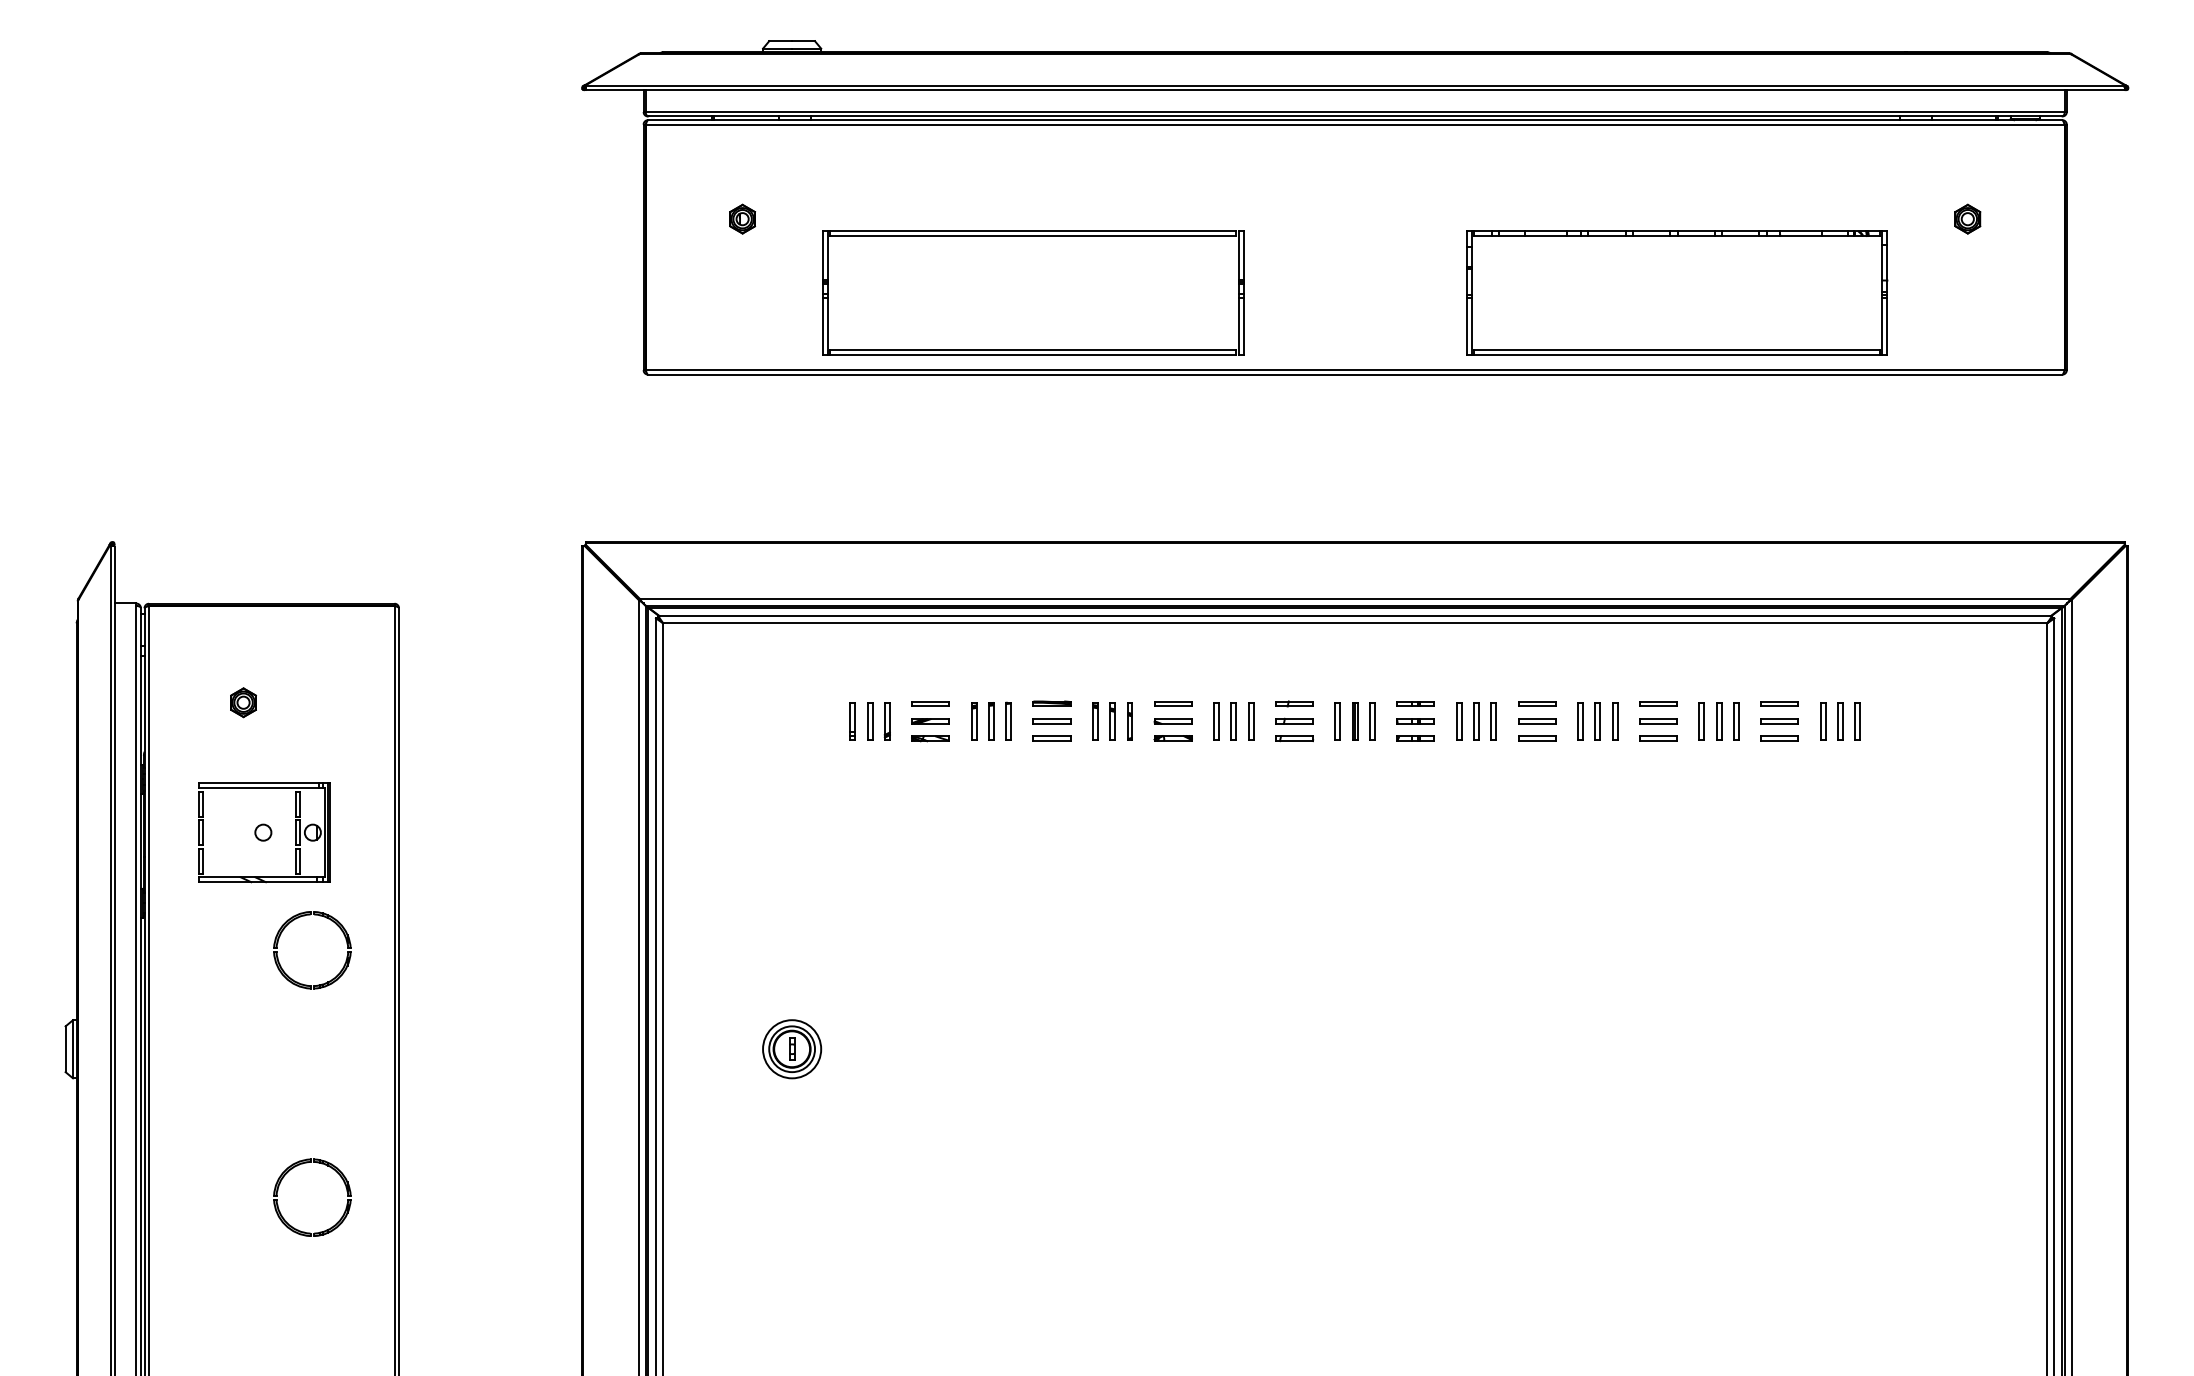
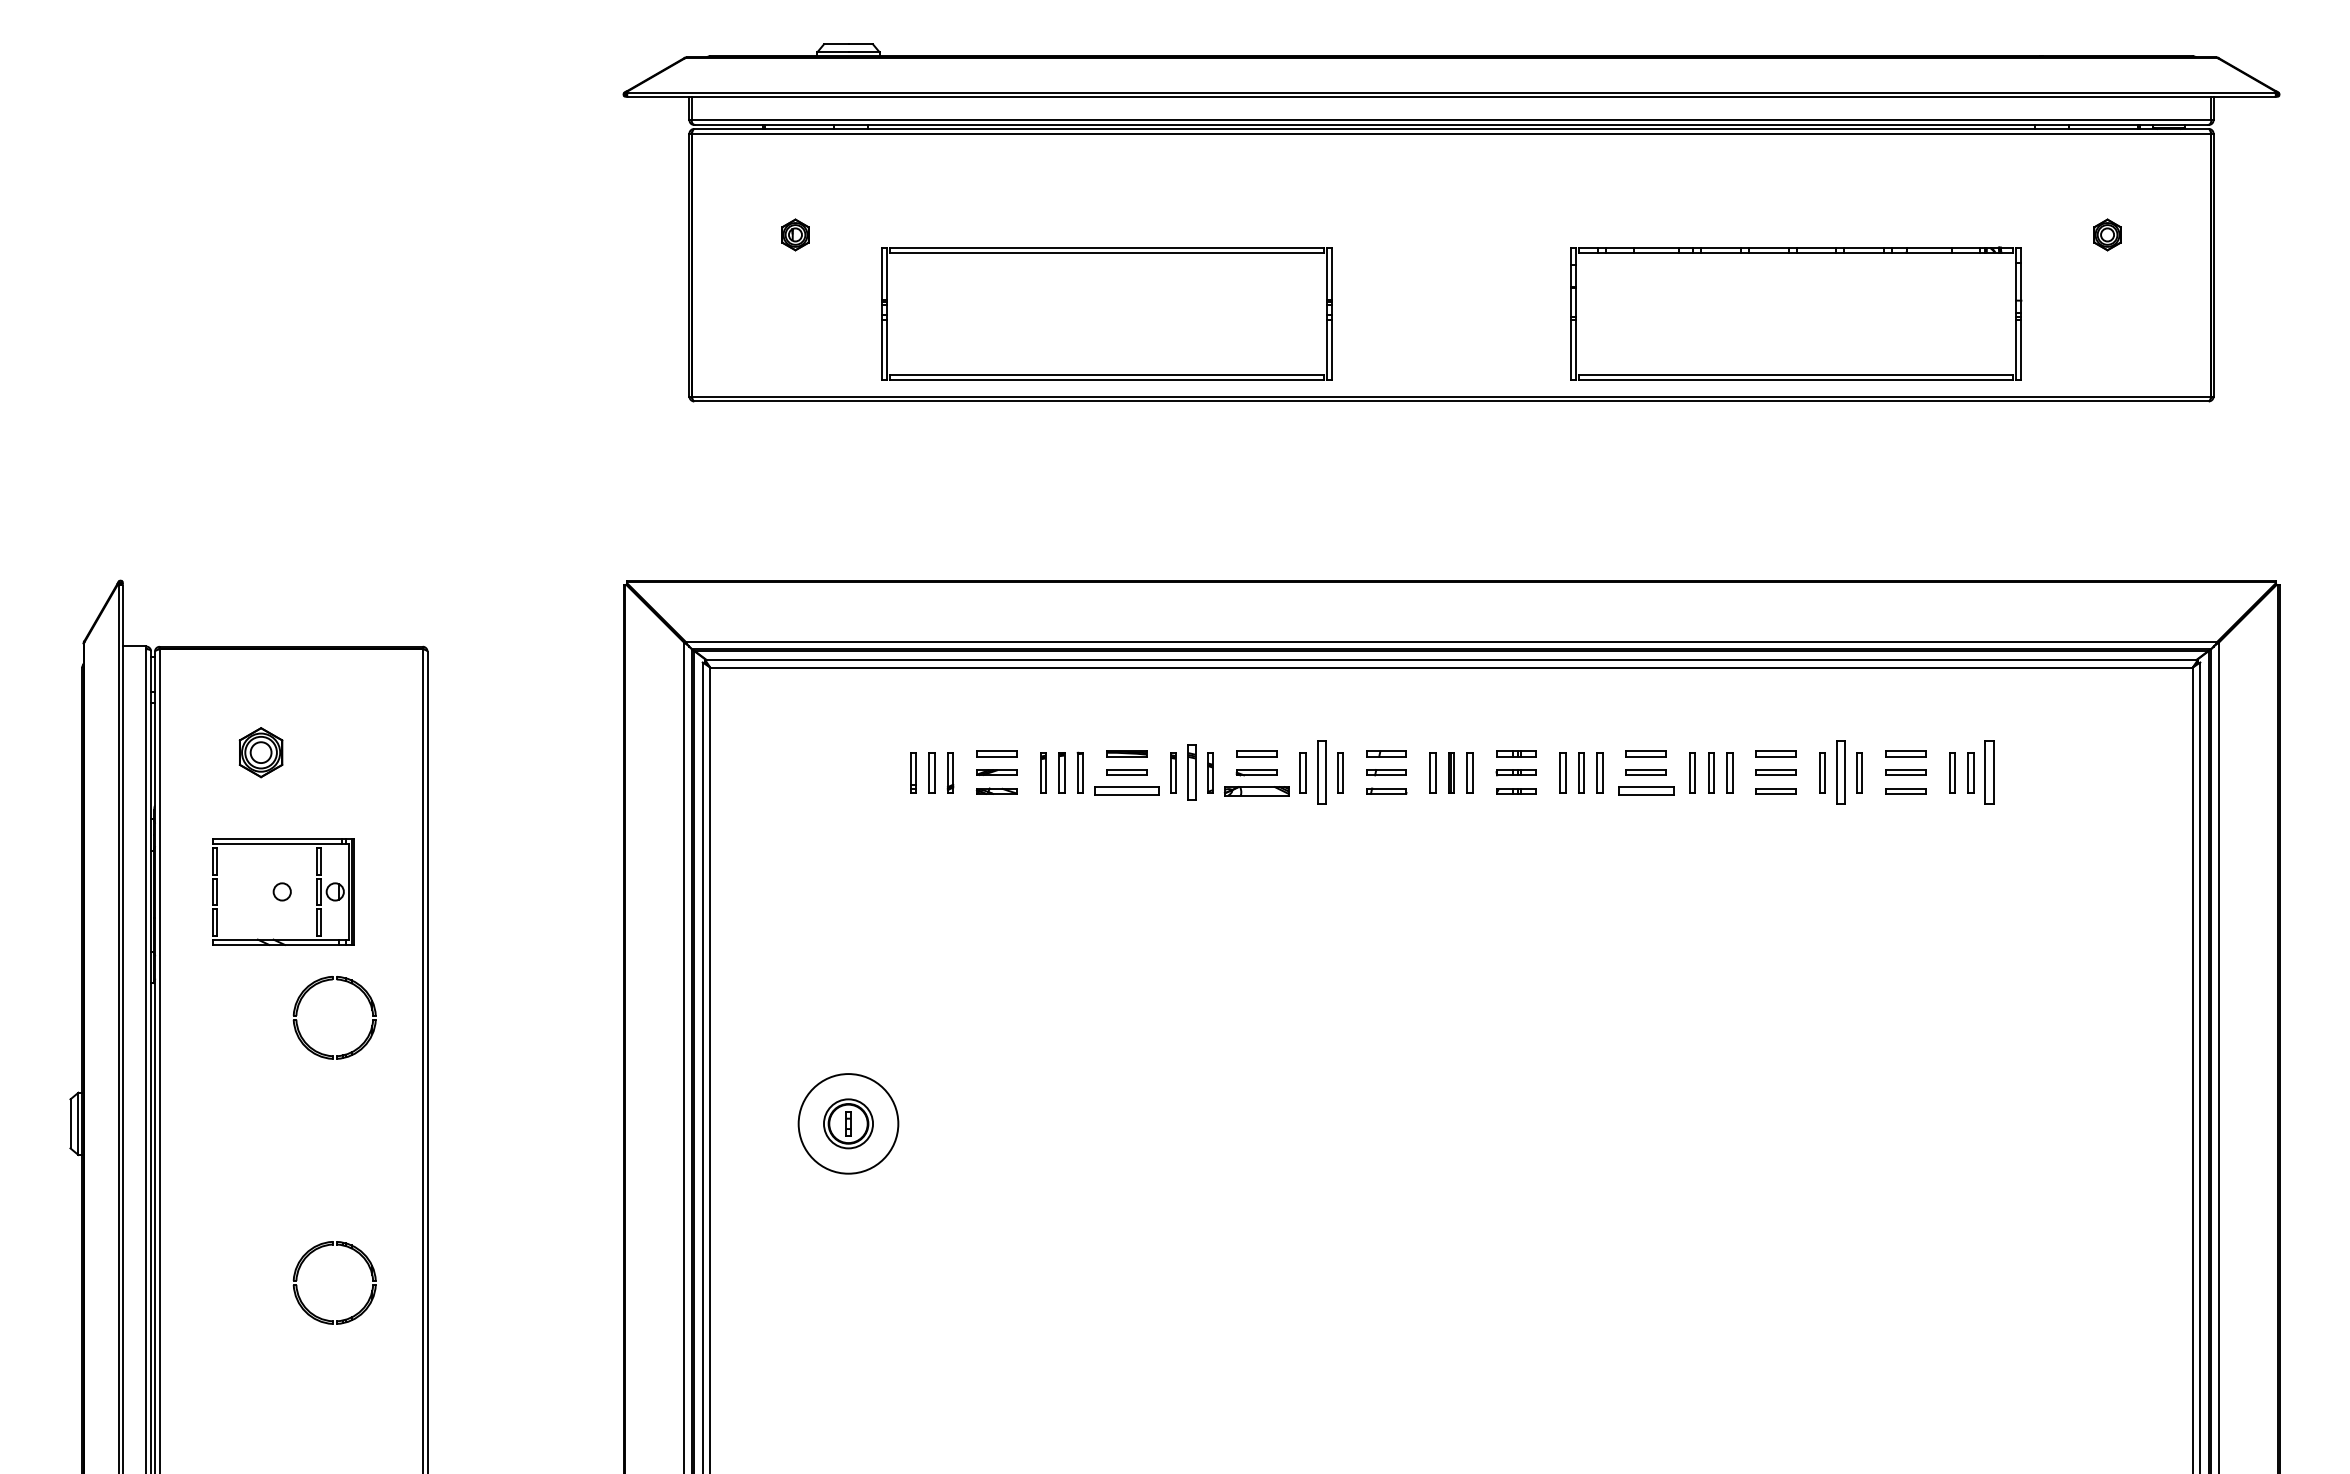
part: (243, 702) -> (260, 752), size x1.6
part: (1112, 721) -> (1191, 772), size x1.4
part: (1233, 721) -> (1321, 772), size x1.6
part: (1719, 721) -> (1841, 772), size x1.6
part: (1857, 721) -> (1989, 772), size x1.6
part: (1173, 737) -> (1256, 790), size x1.6
part: (1051, 738) -> (1126, 791), size x1.6
part: (1536, 738) -> (1645, 791), size x1.4
circle: (792, 1048) -> (848, 1123), size x1.6

